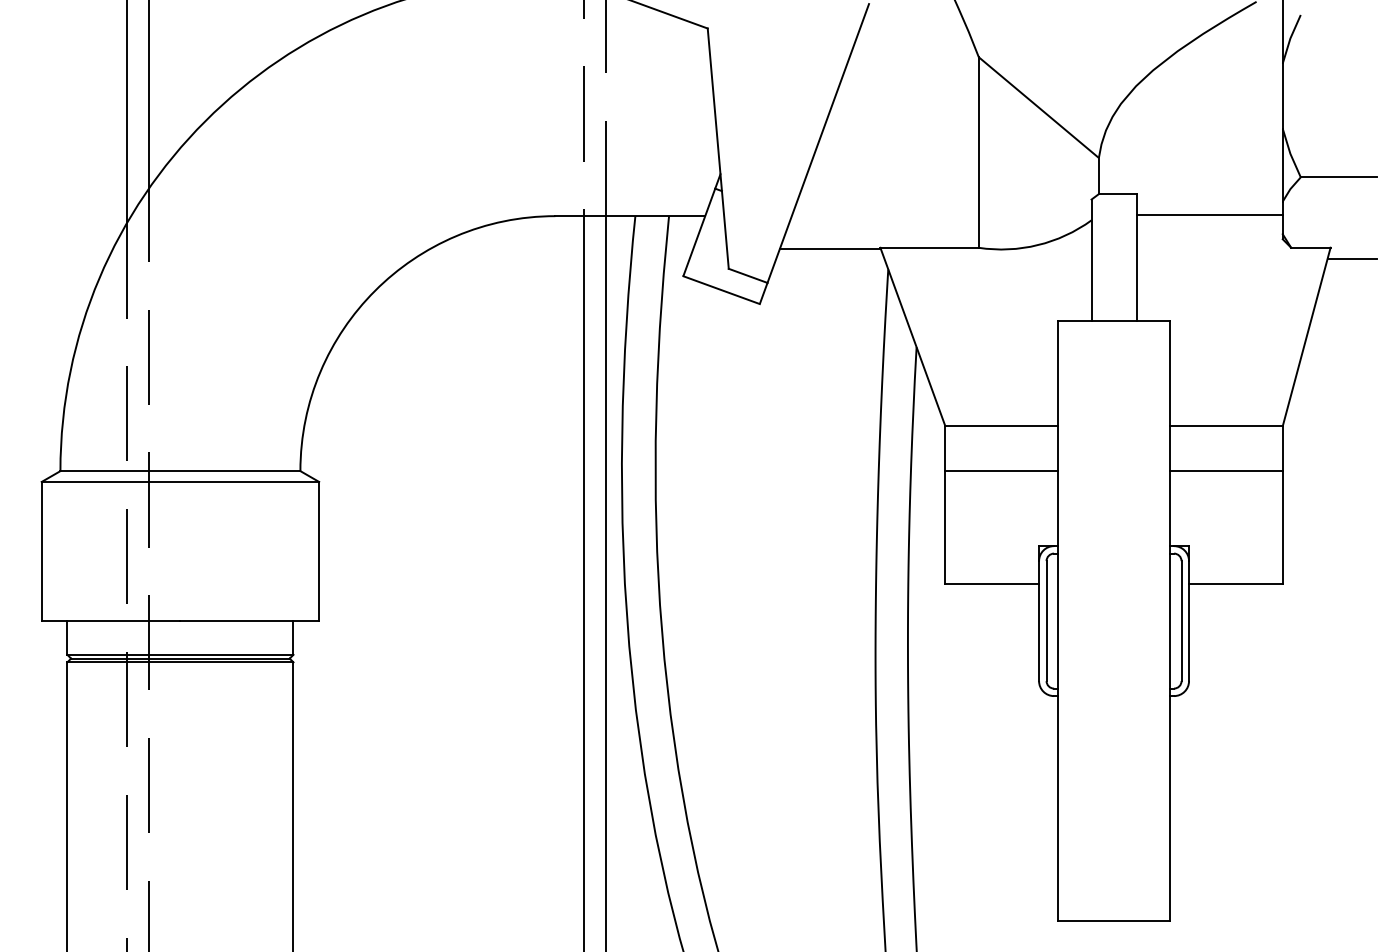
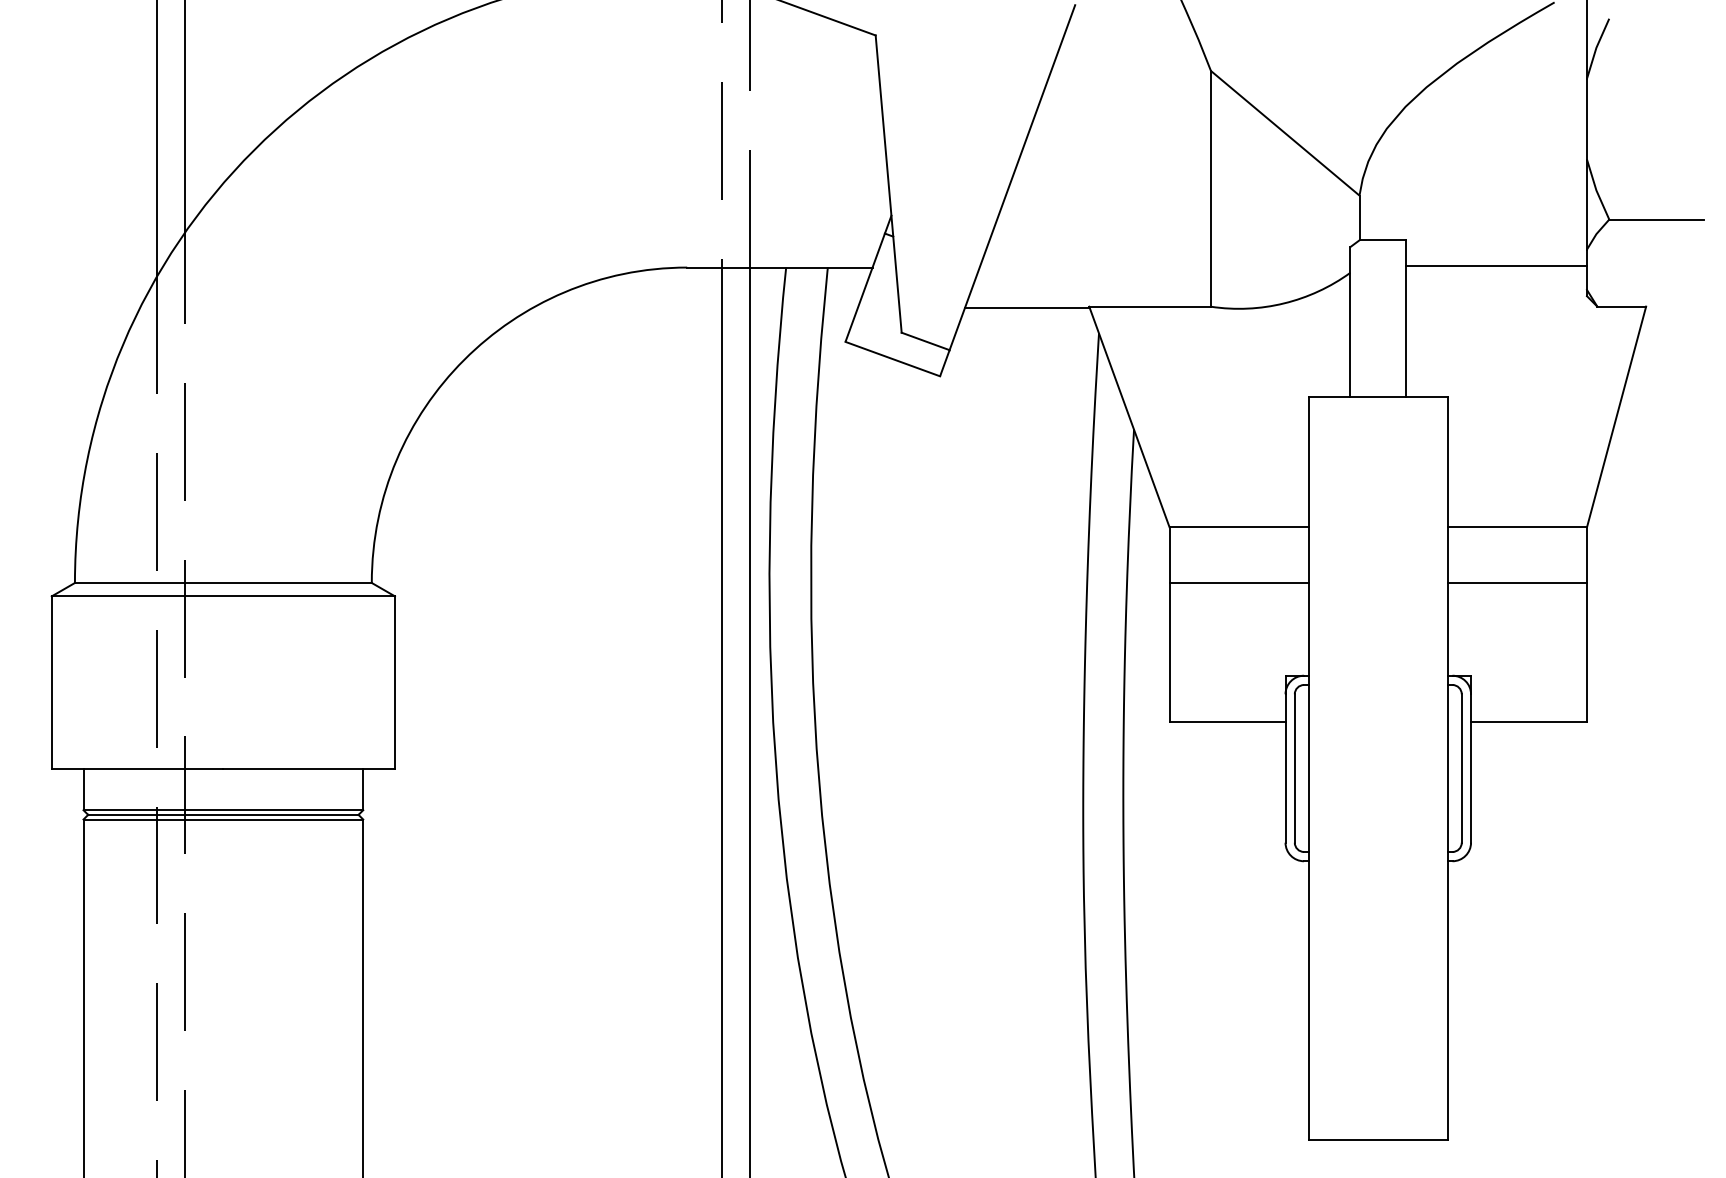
line: (1351, 258) -> (1672, 319), removed

